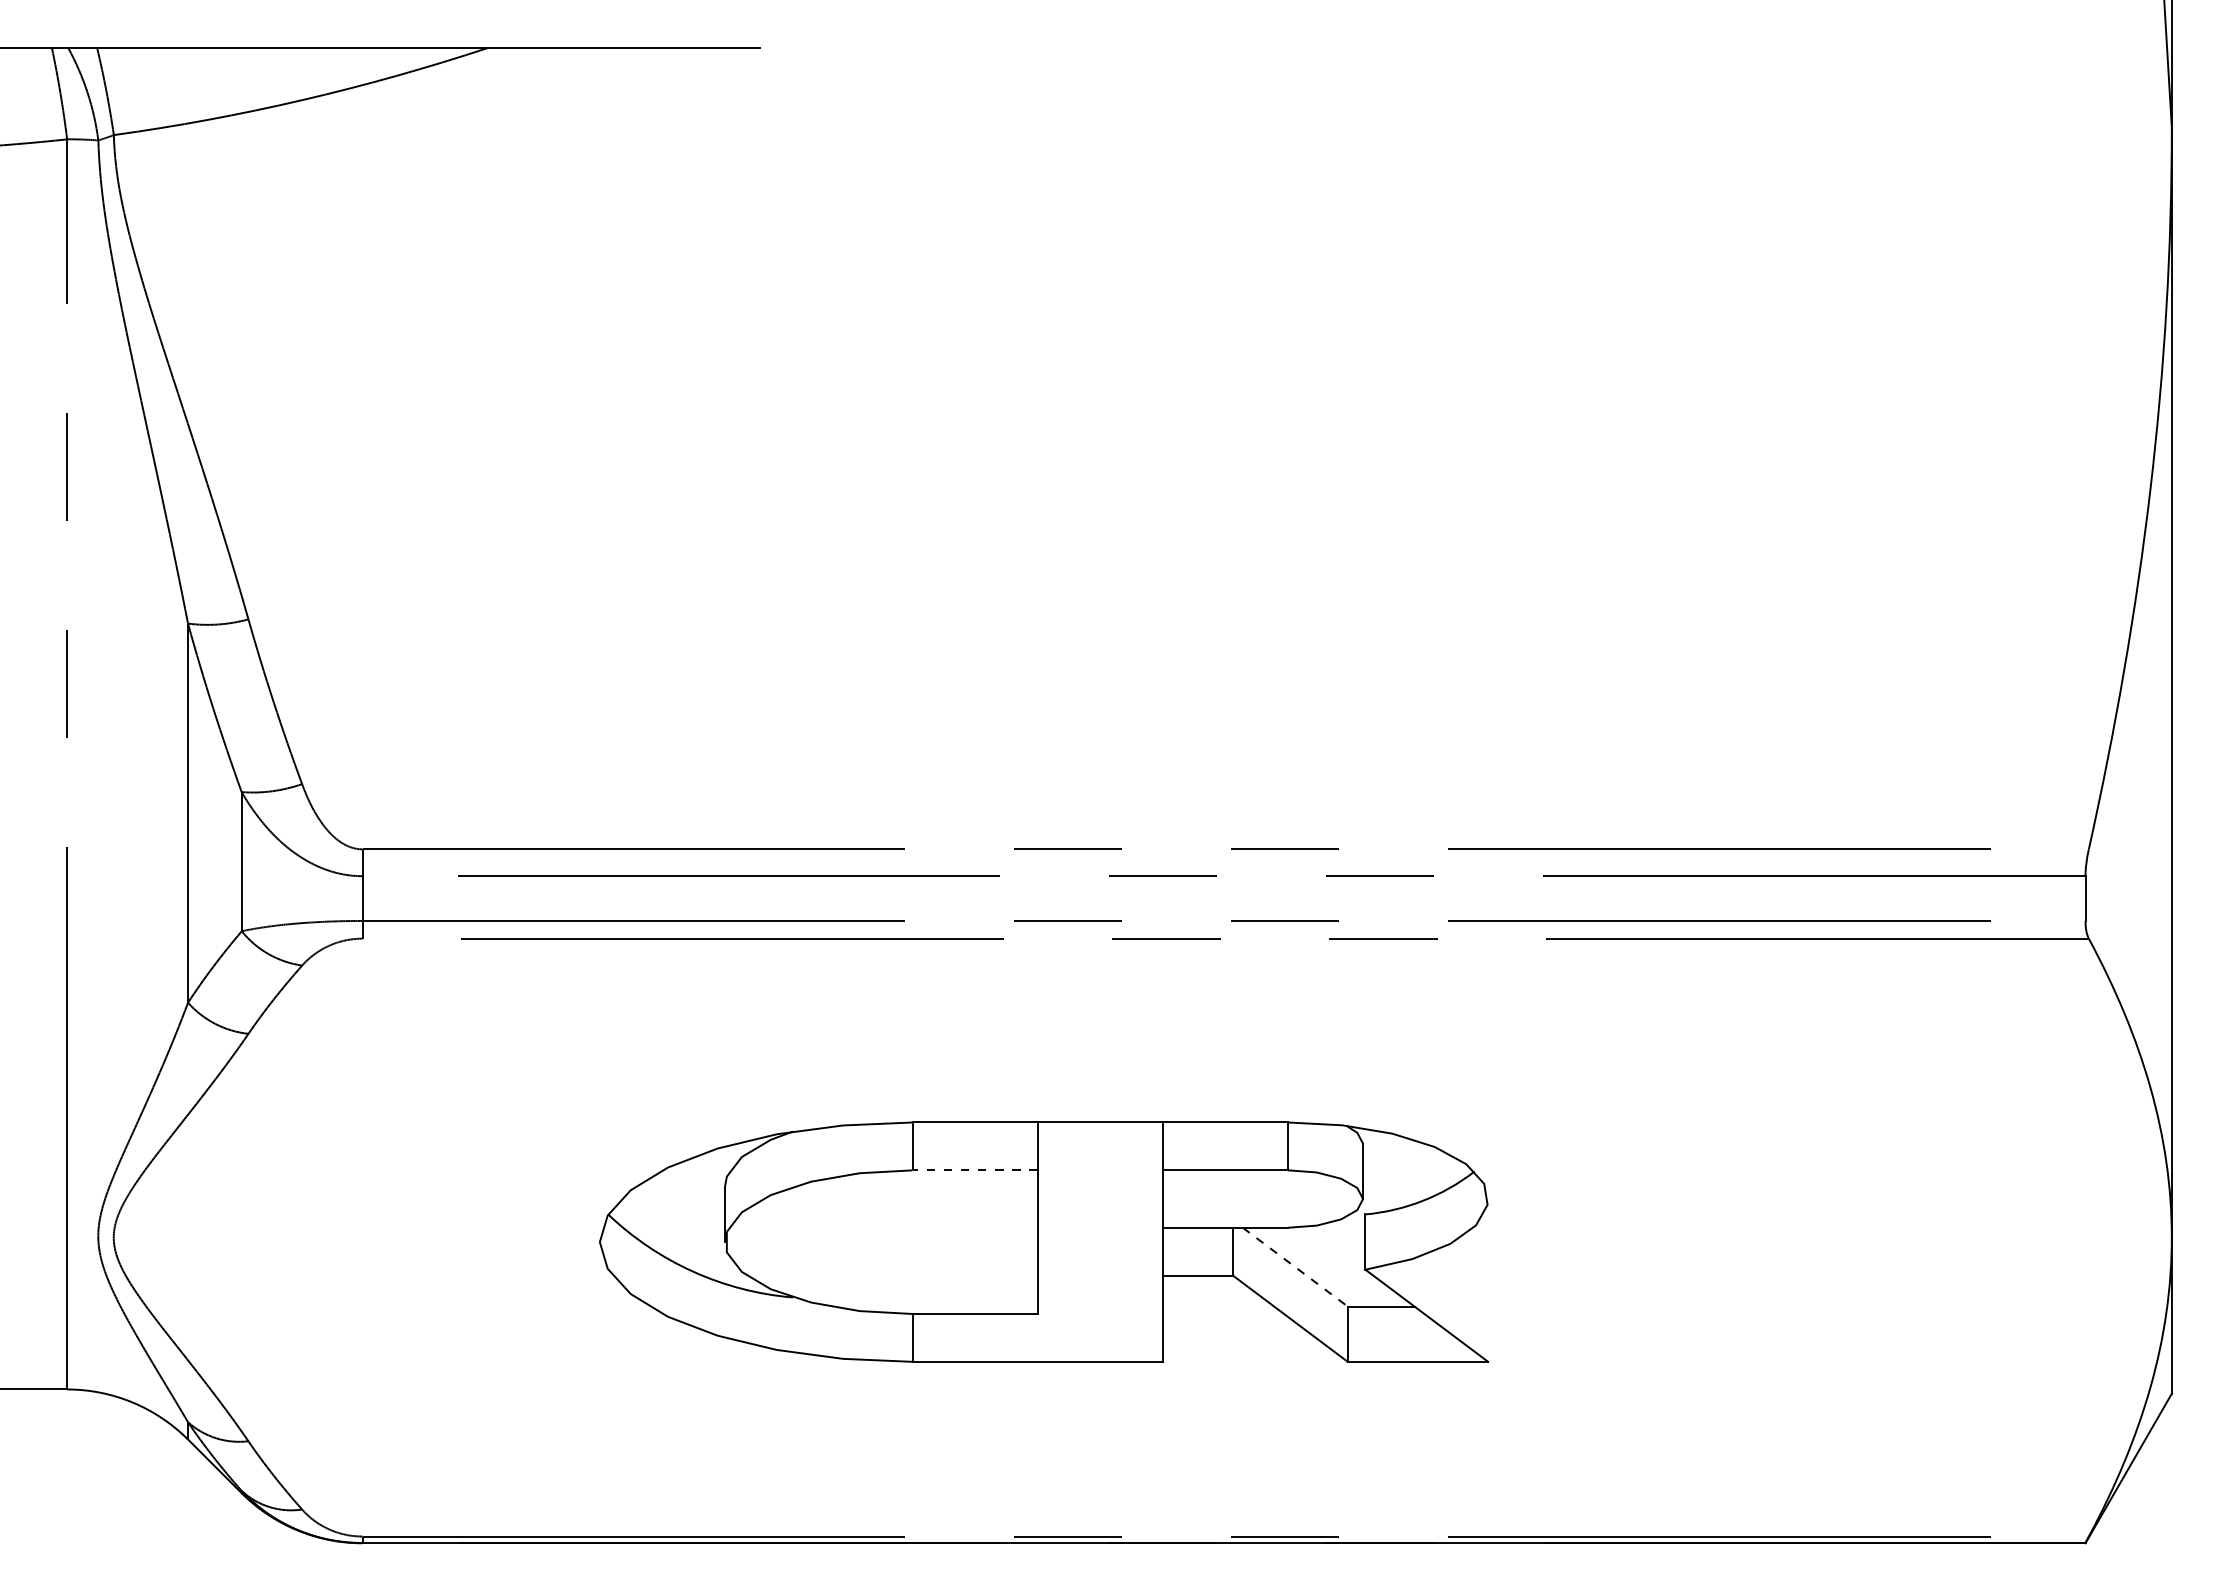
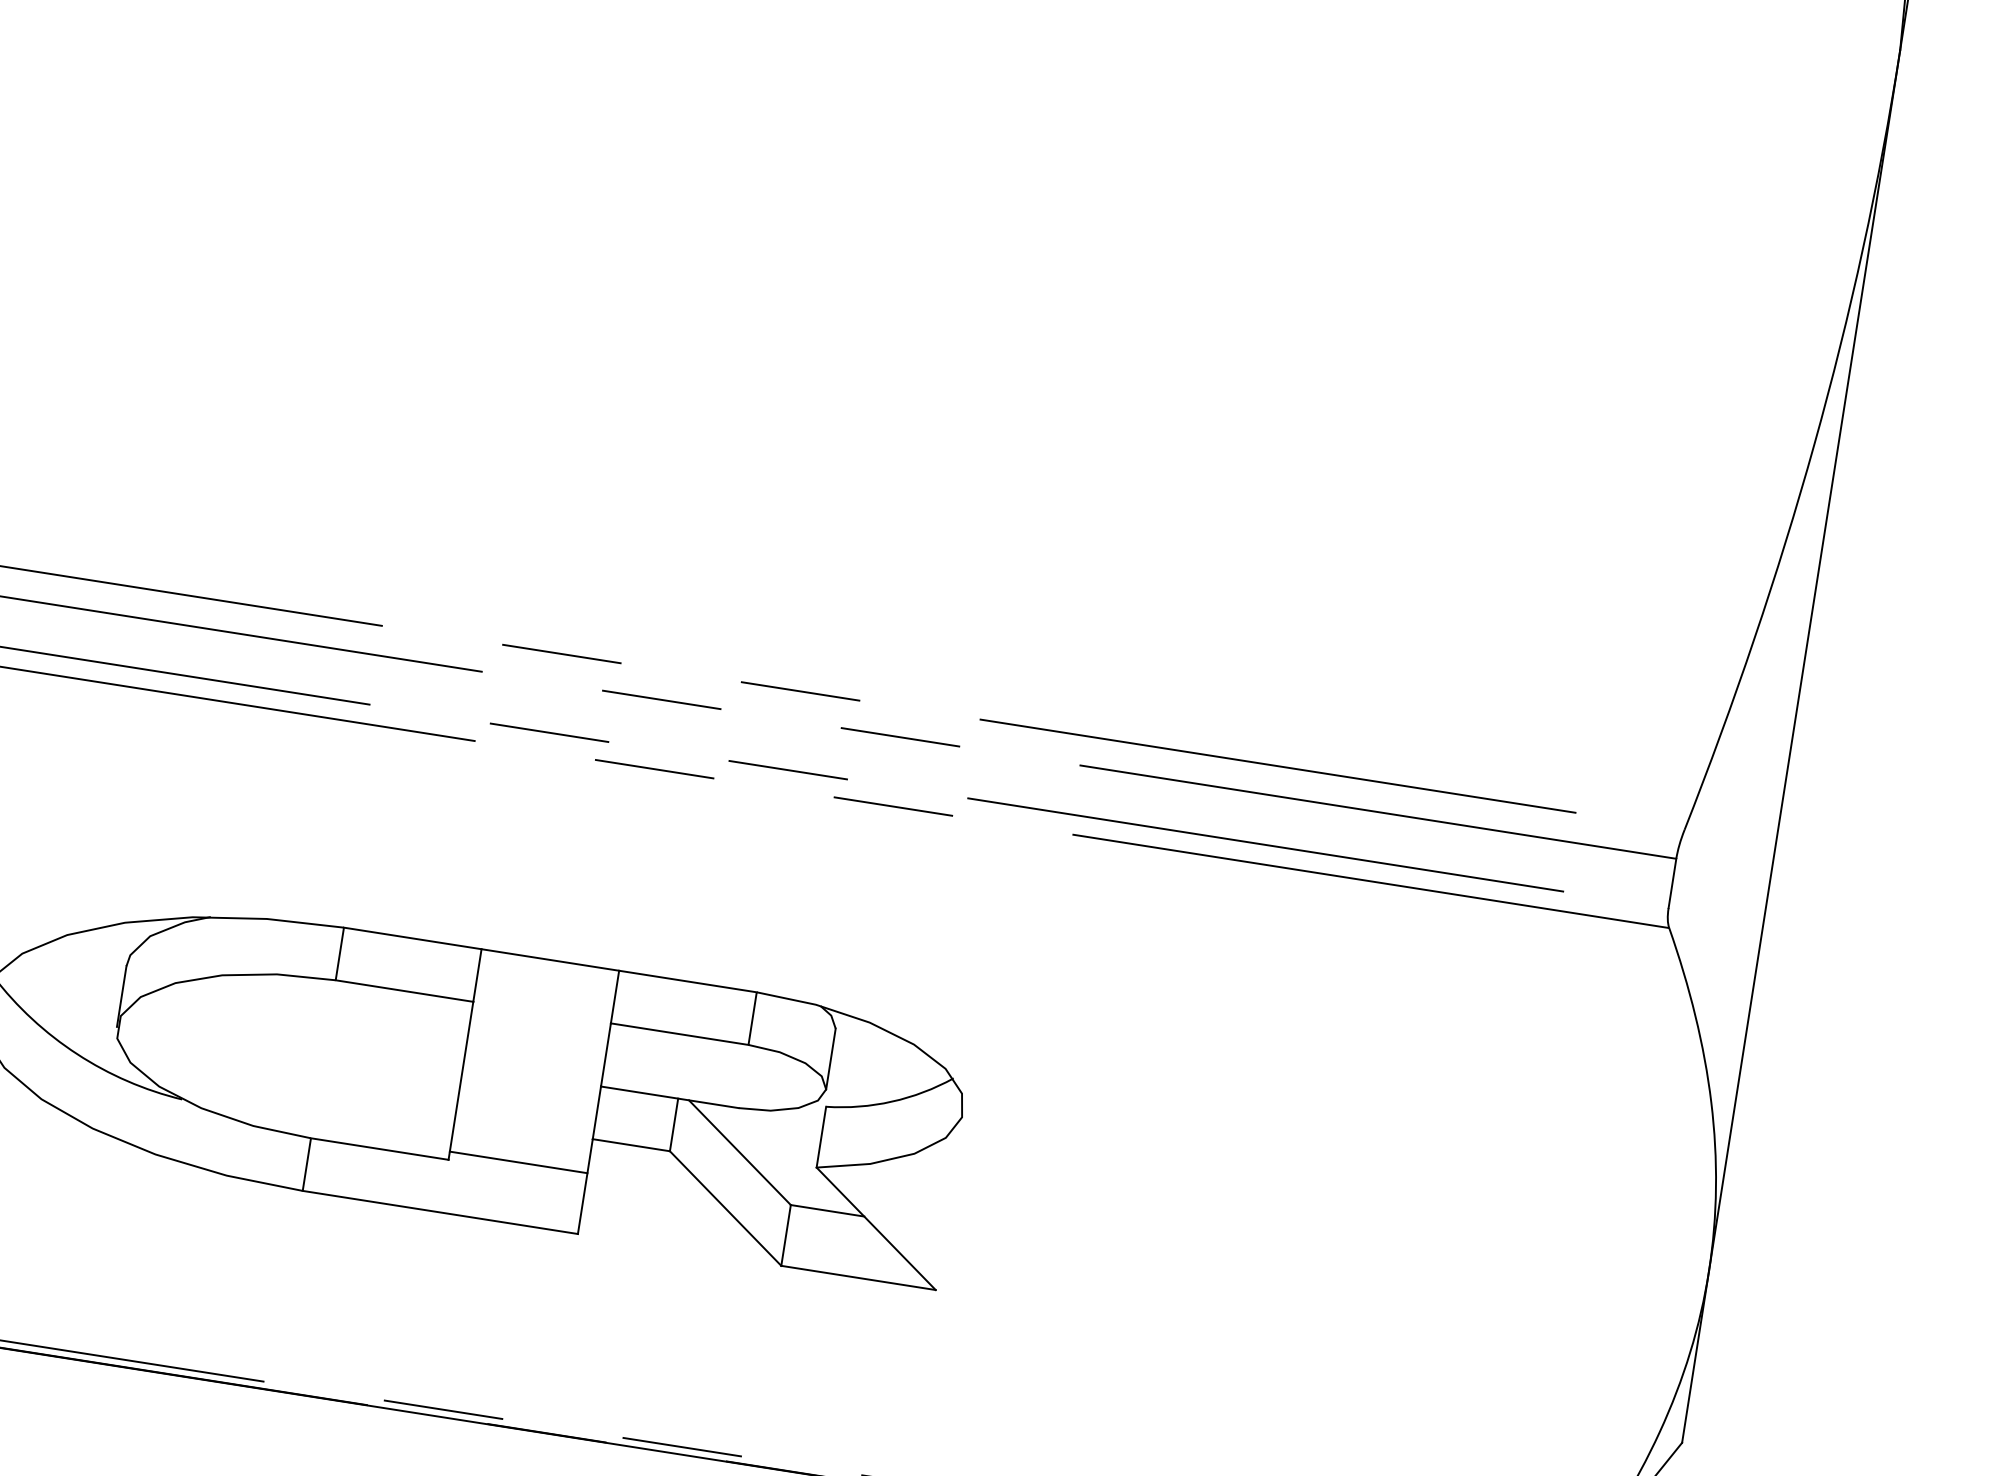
line: (975, 1170) -> (404, 991), dashed -> solid
line: (1295, 1267) -> (740, 1153), dashed -> solid
line: (1099, 1306) -> (517, 1162), added

